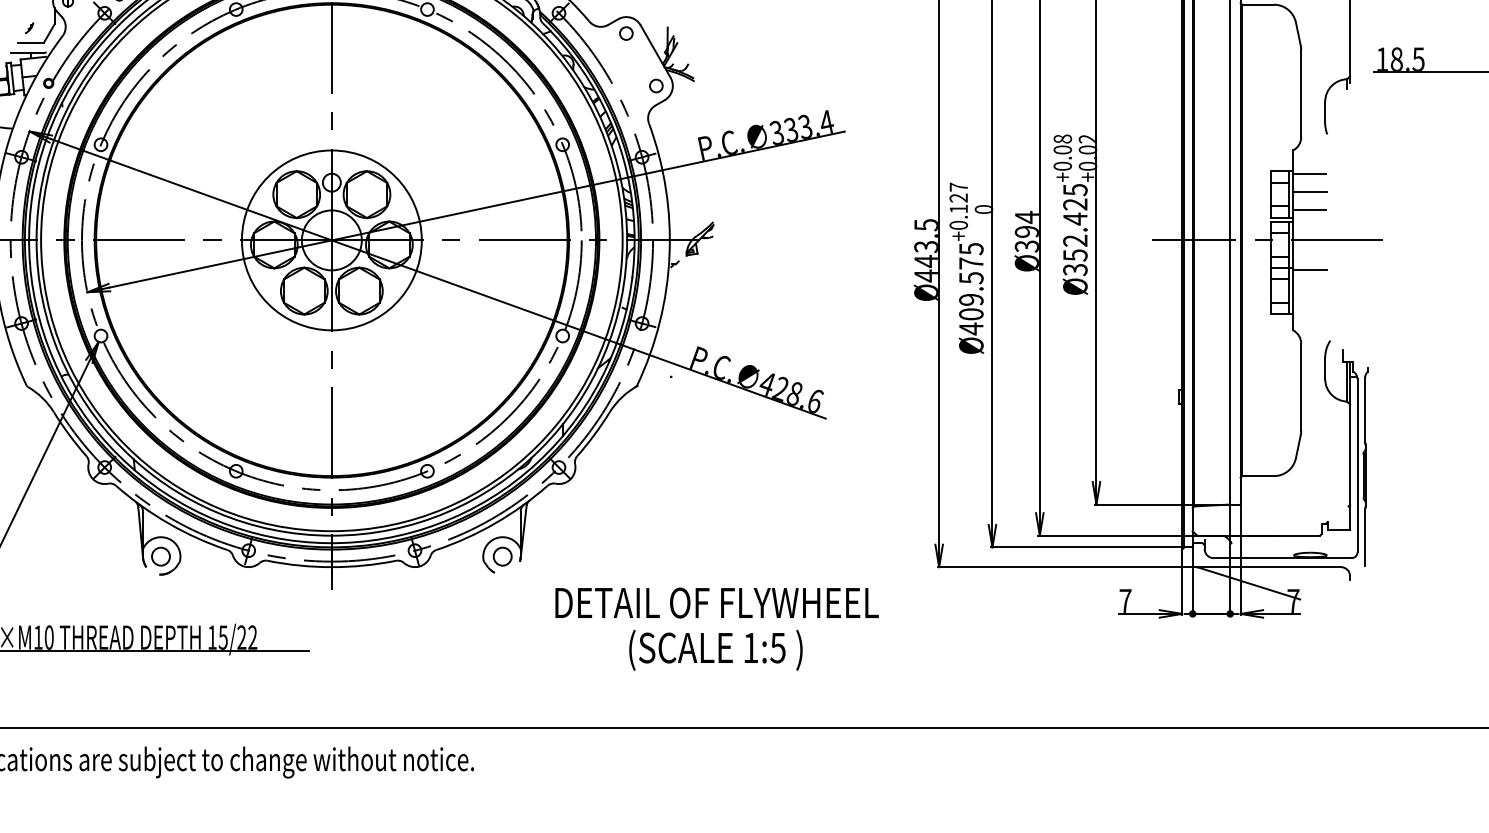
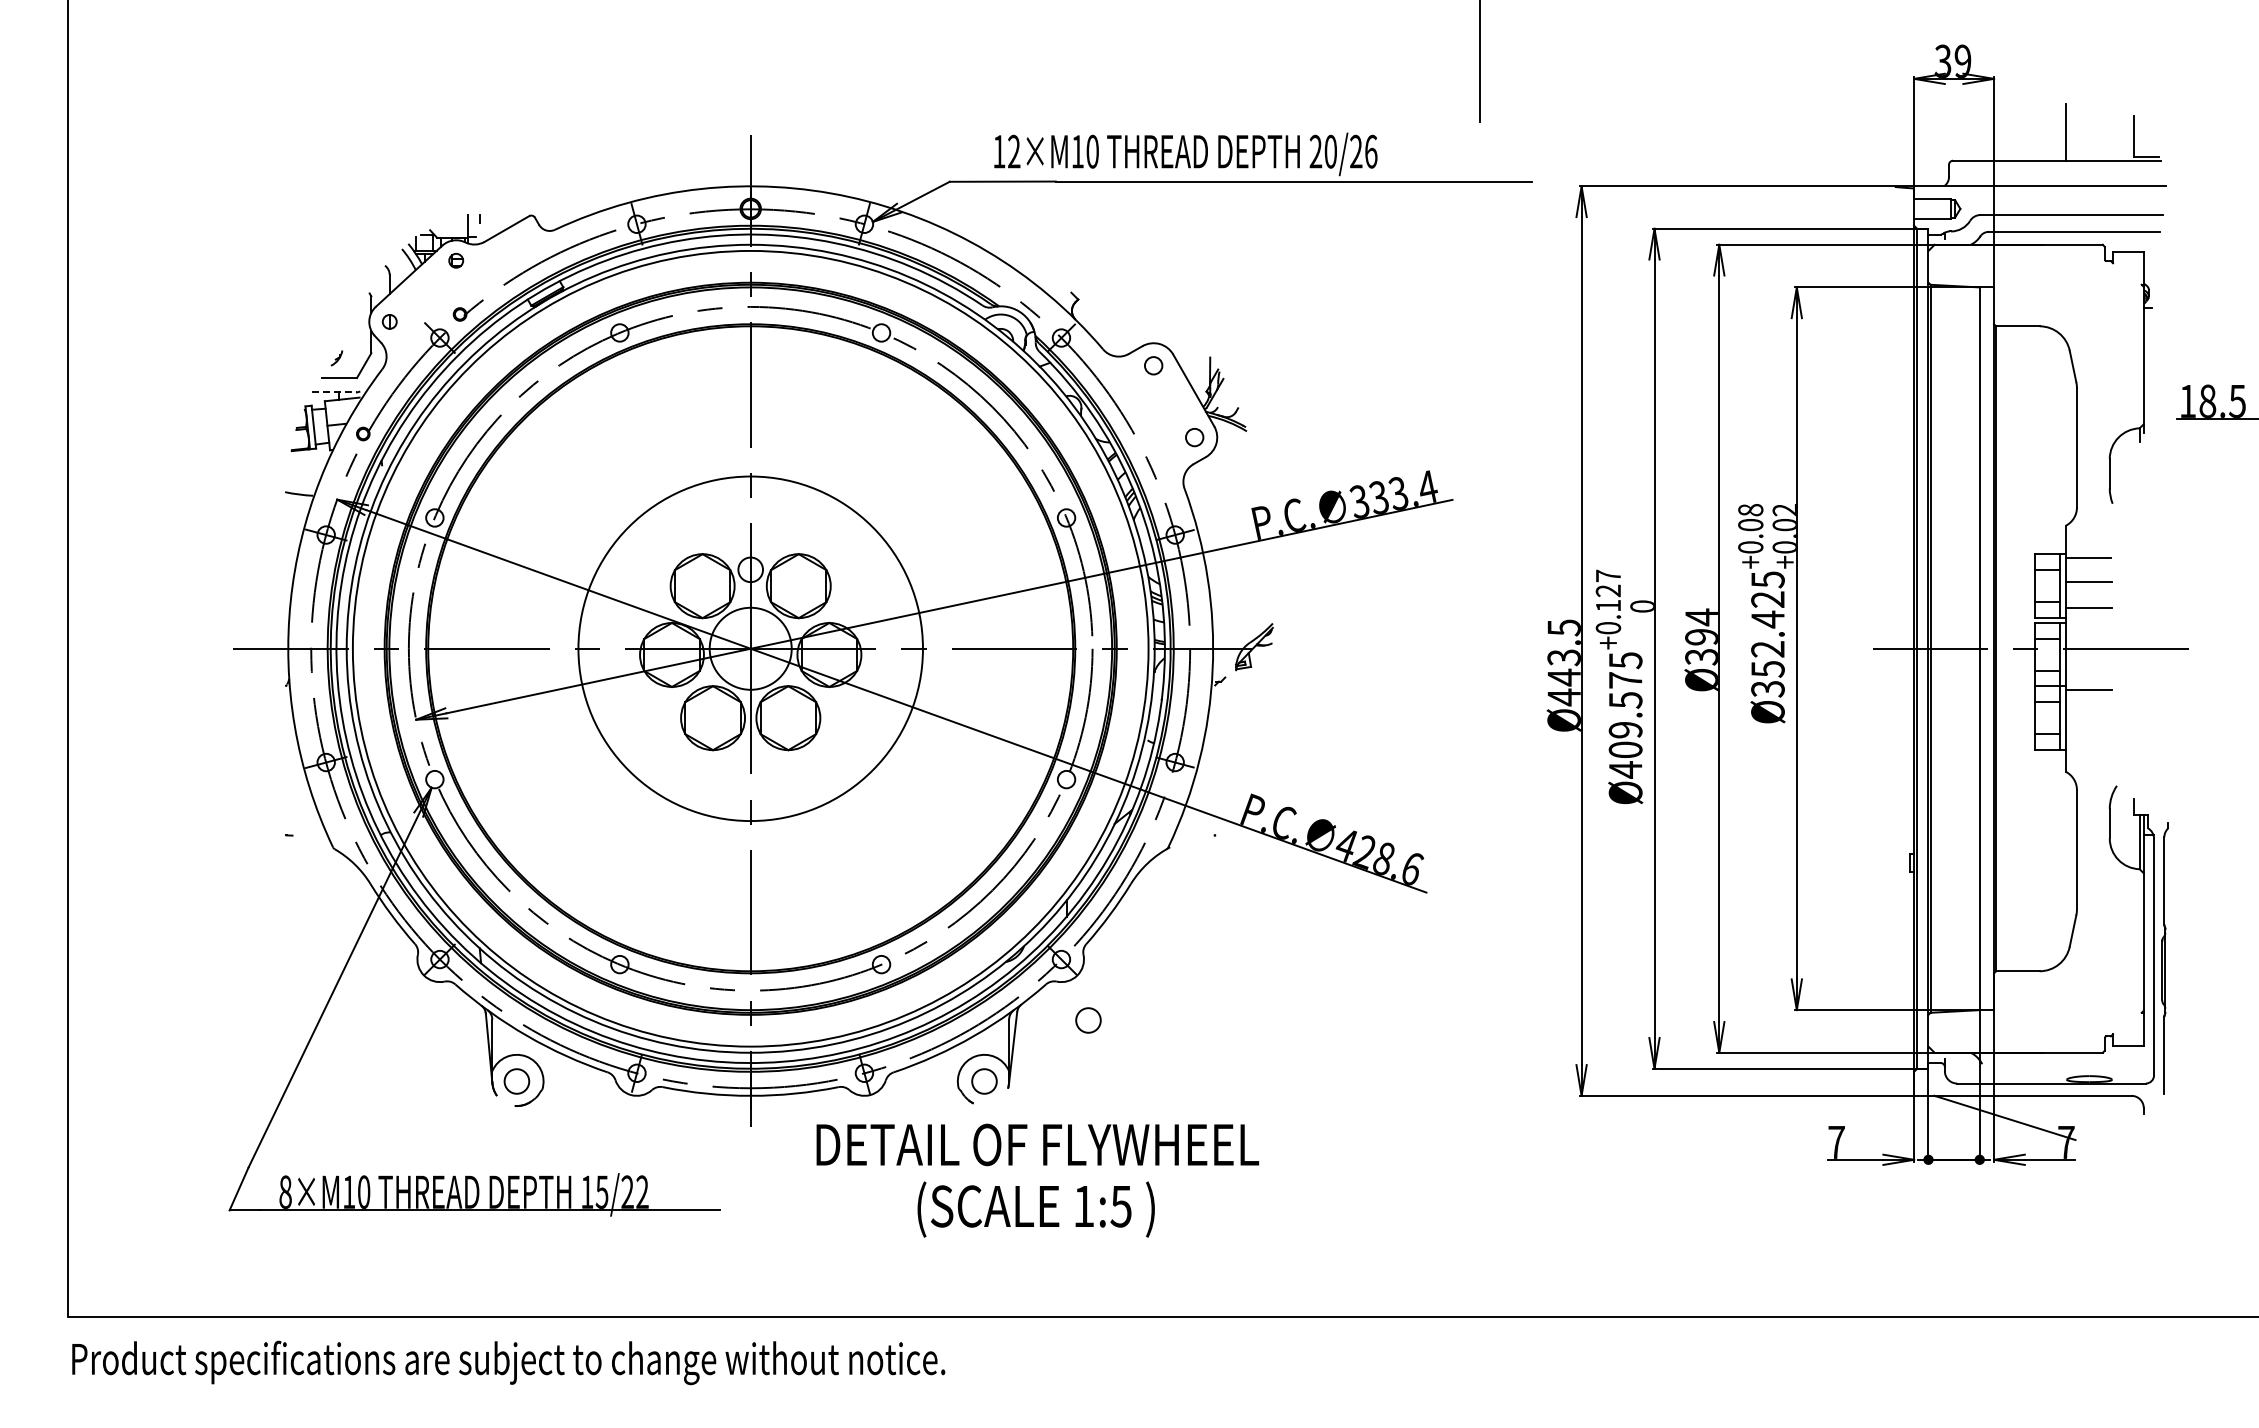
line: (28, 53) -> (335, 392), solid -> dashed
circle: (331, 240) -> (750, 648), size x1.4
circle: (578, 512) -> (1088, 1020), added
text: (716, 629) -> (1037, 1180), moved

